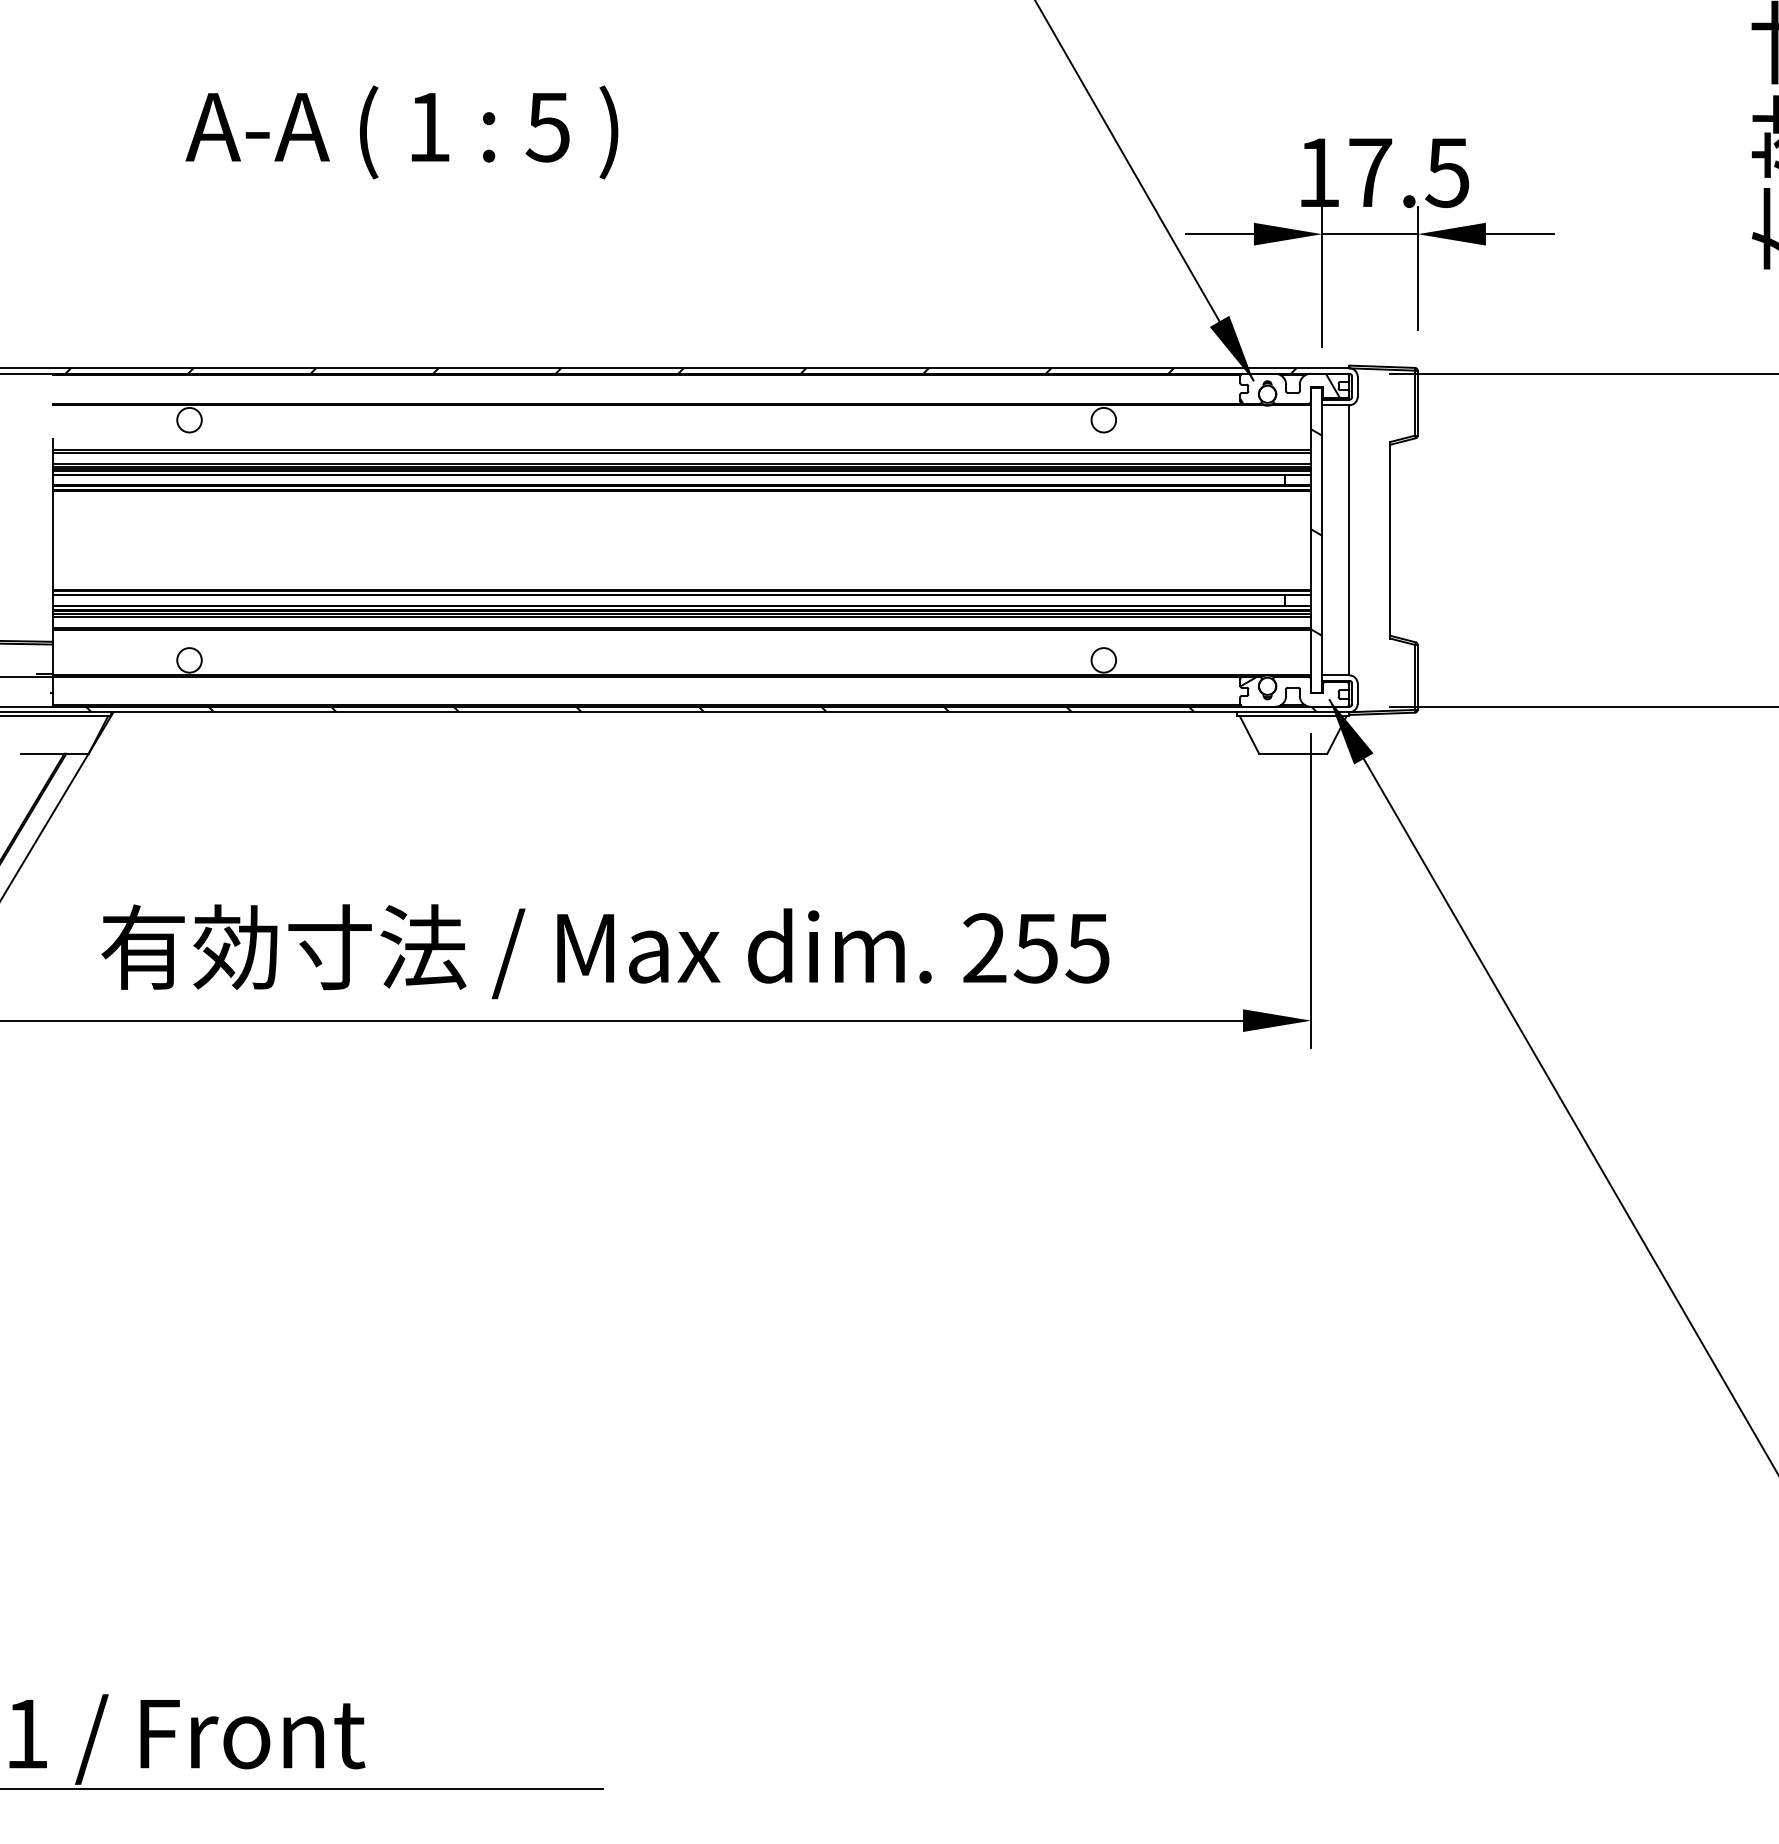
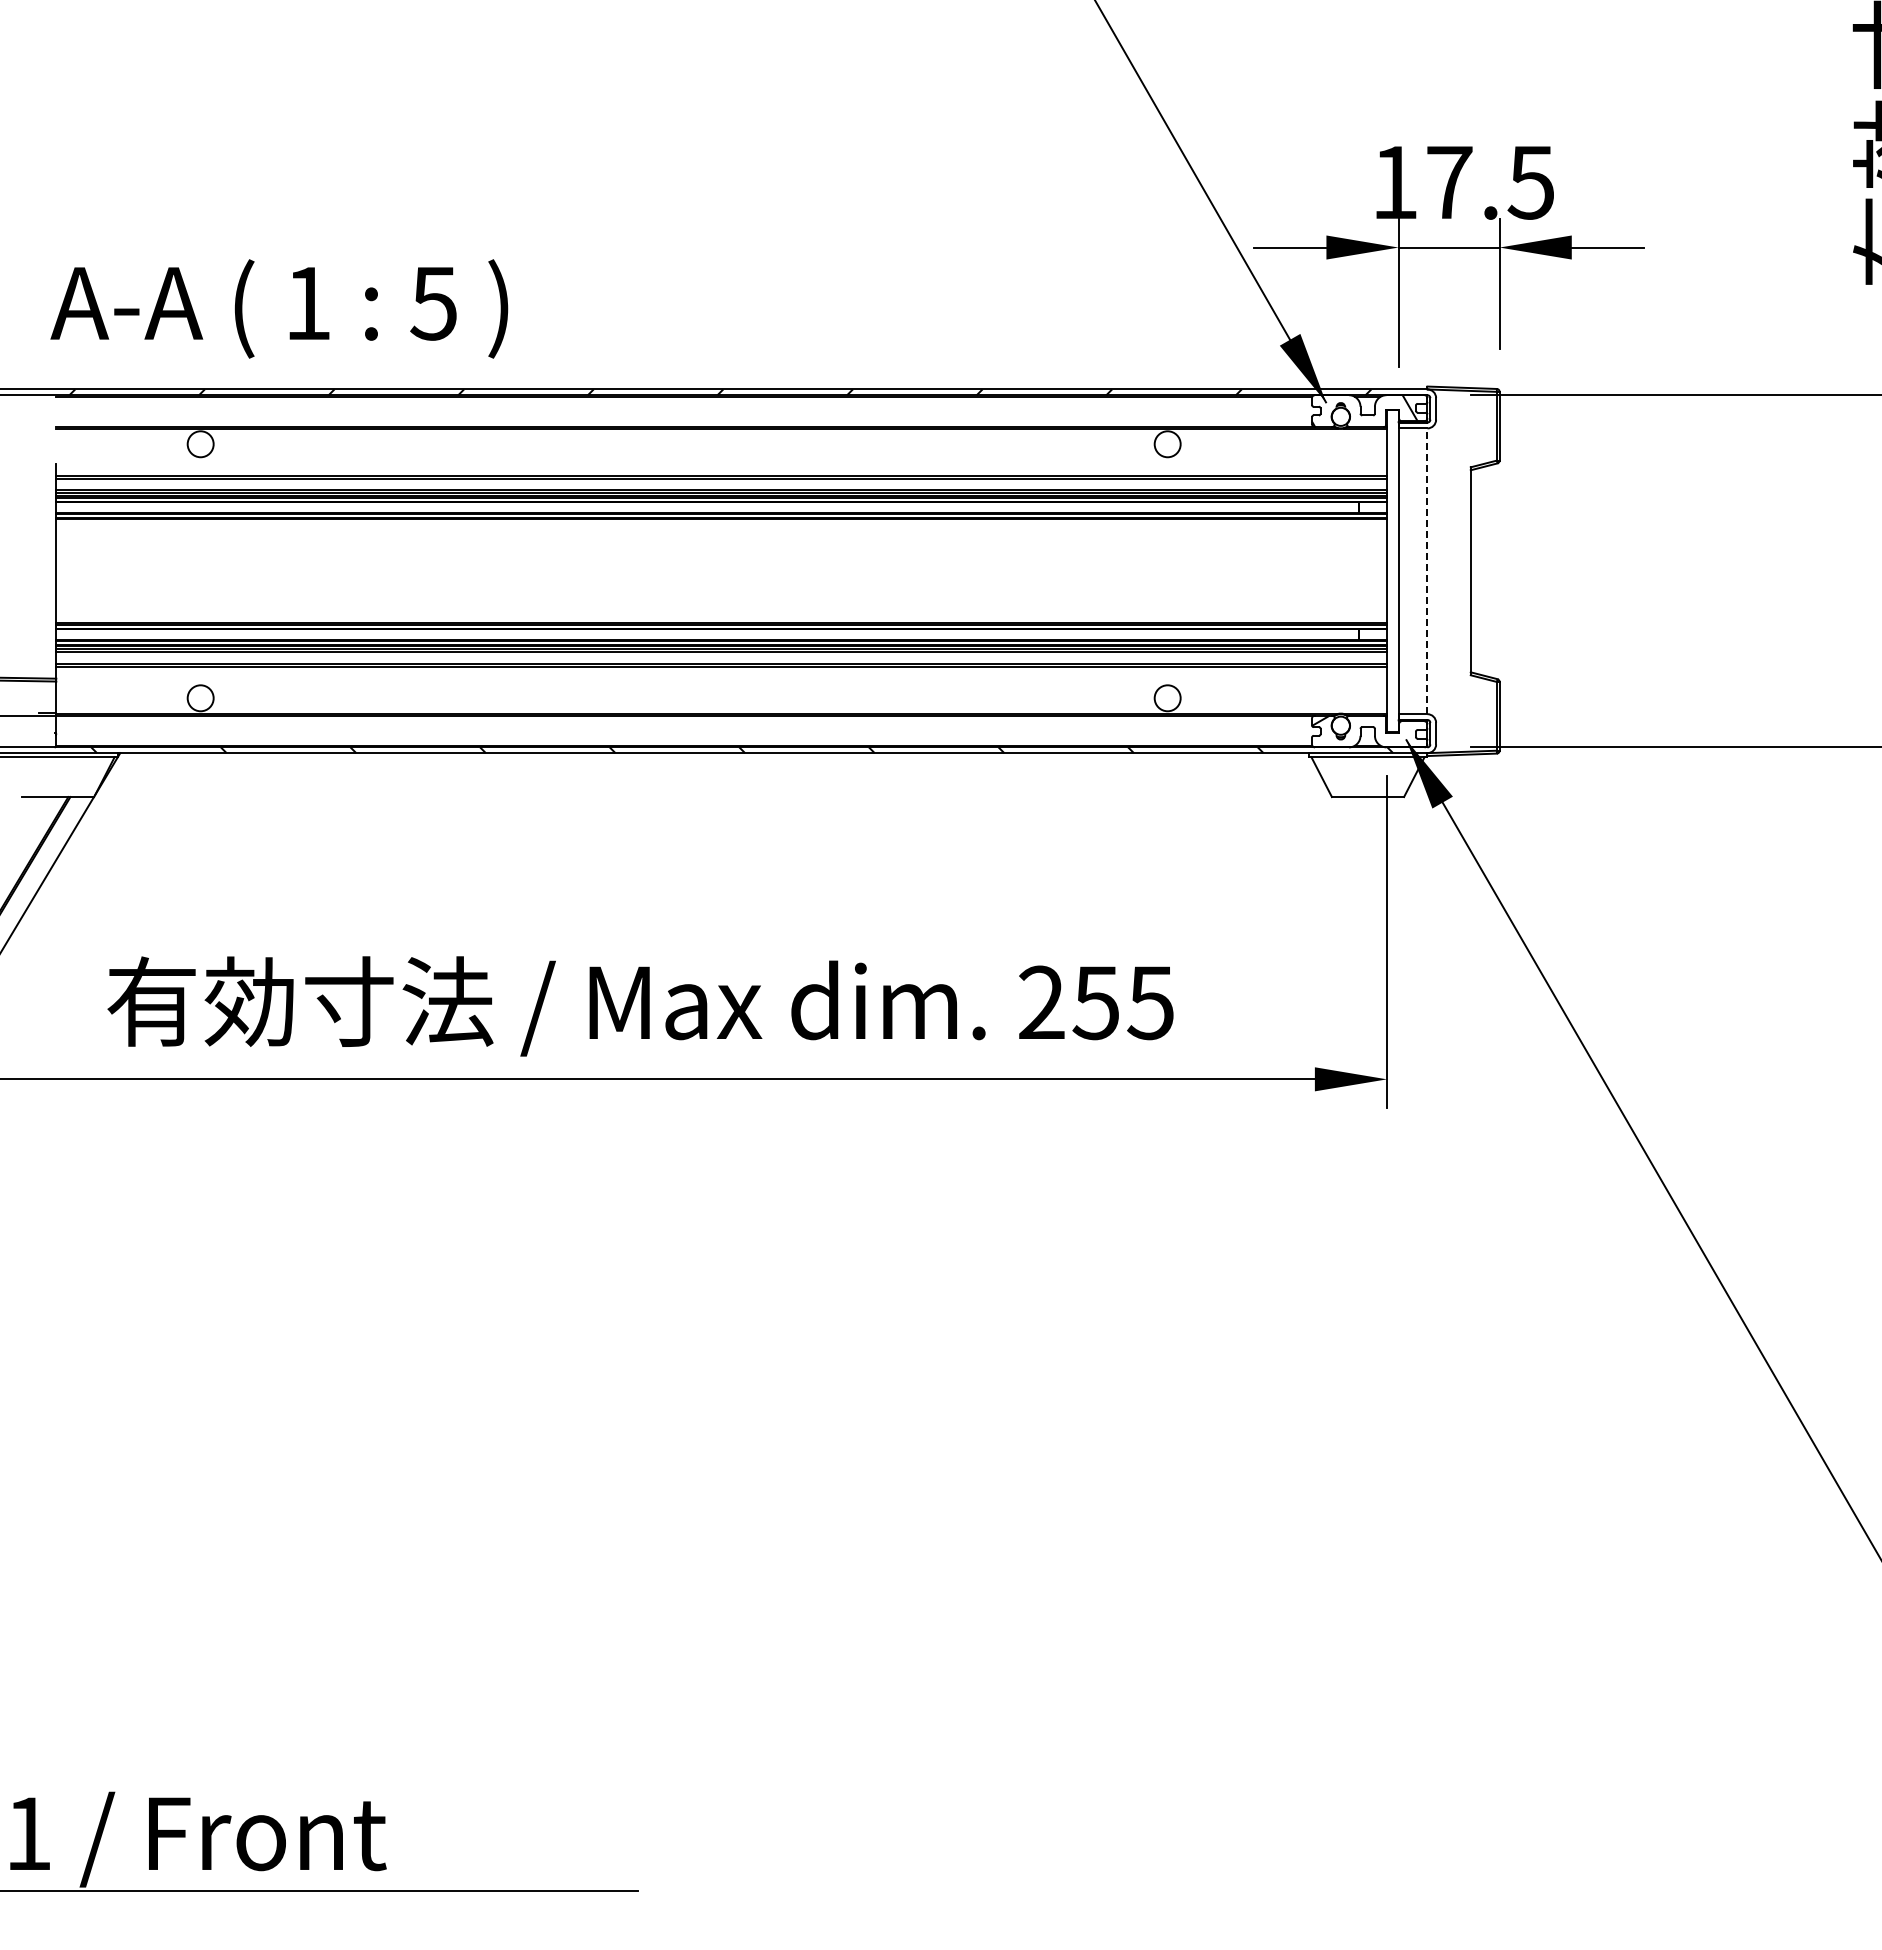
text: (402, 132) -> (279, 308), moved
hatch: (1316, 531) -> (1392, 562), removed
line: (1349, 540) -> (1427, 571), solid -> dashed

